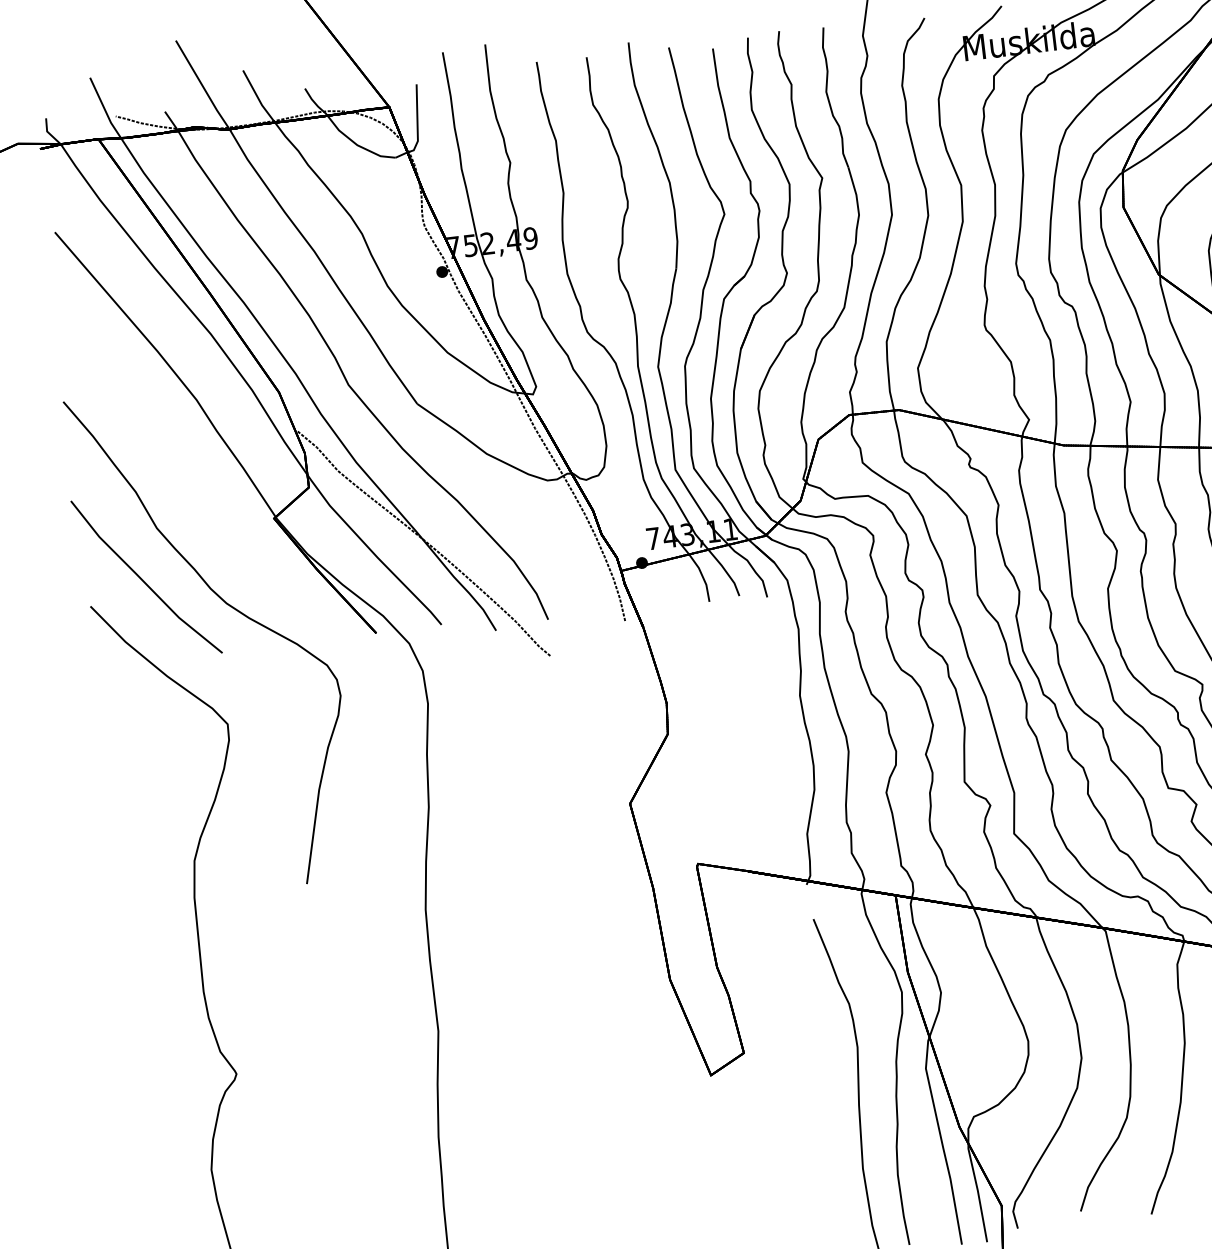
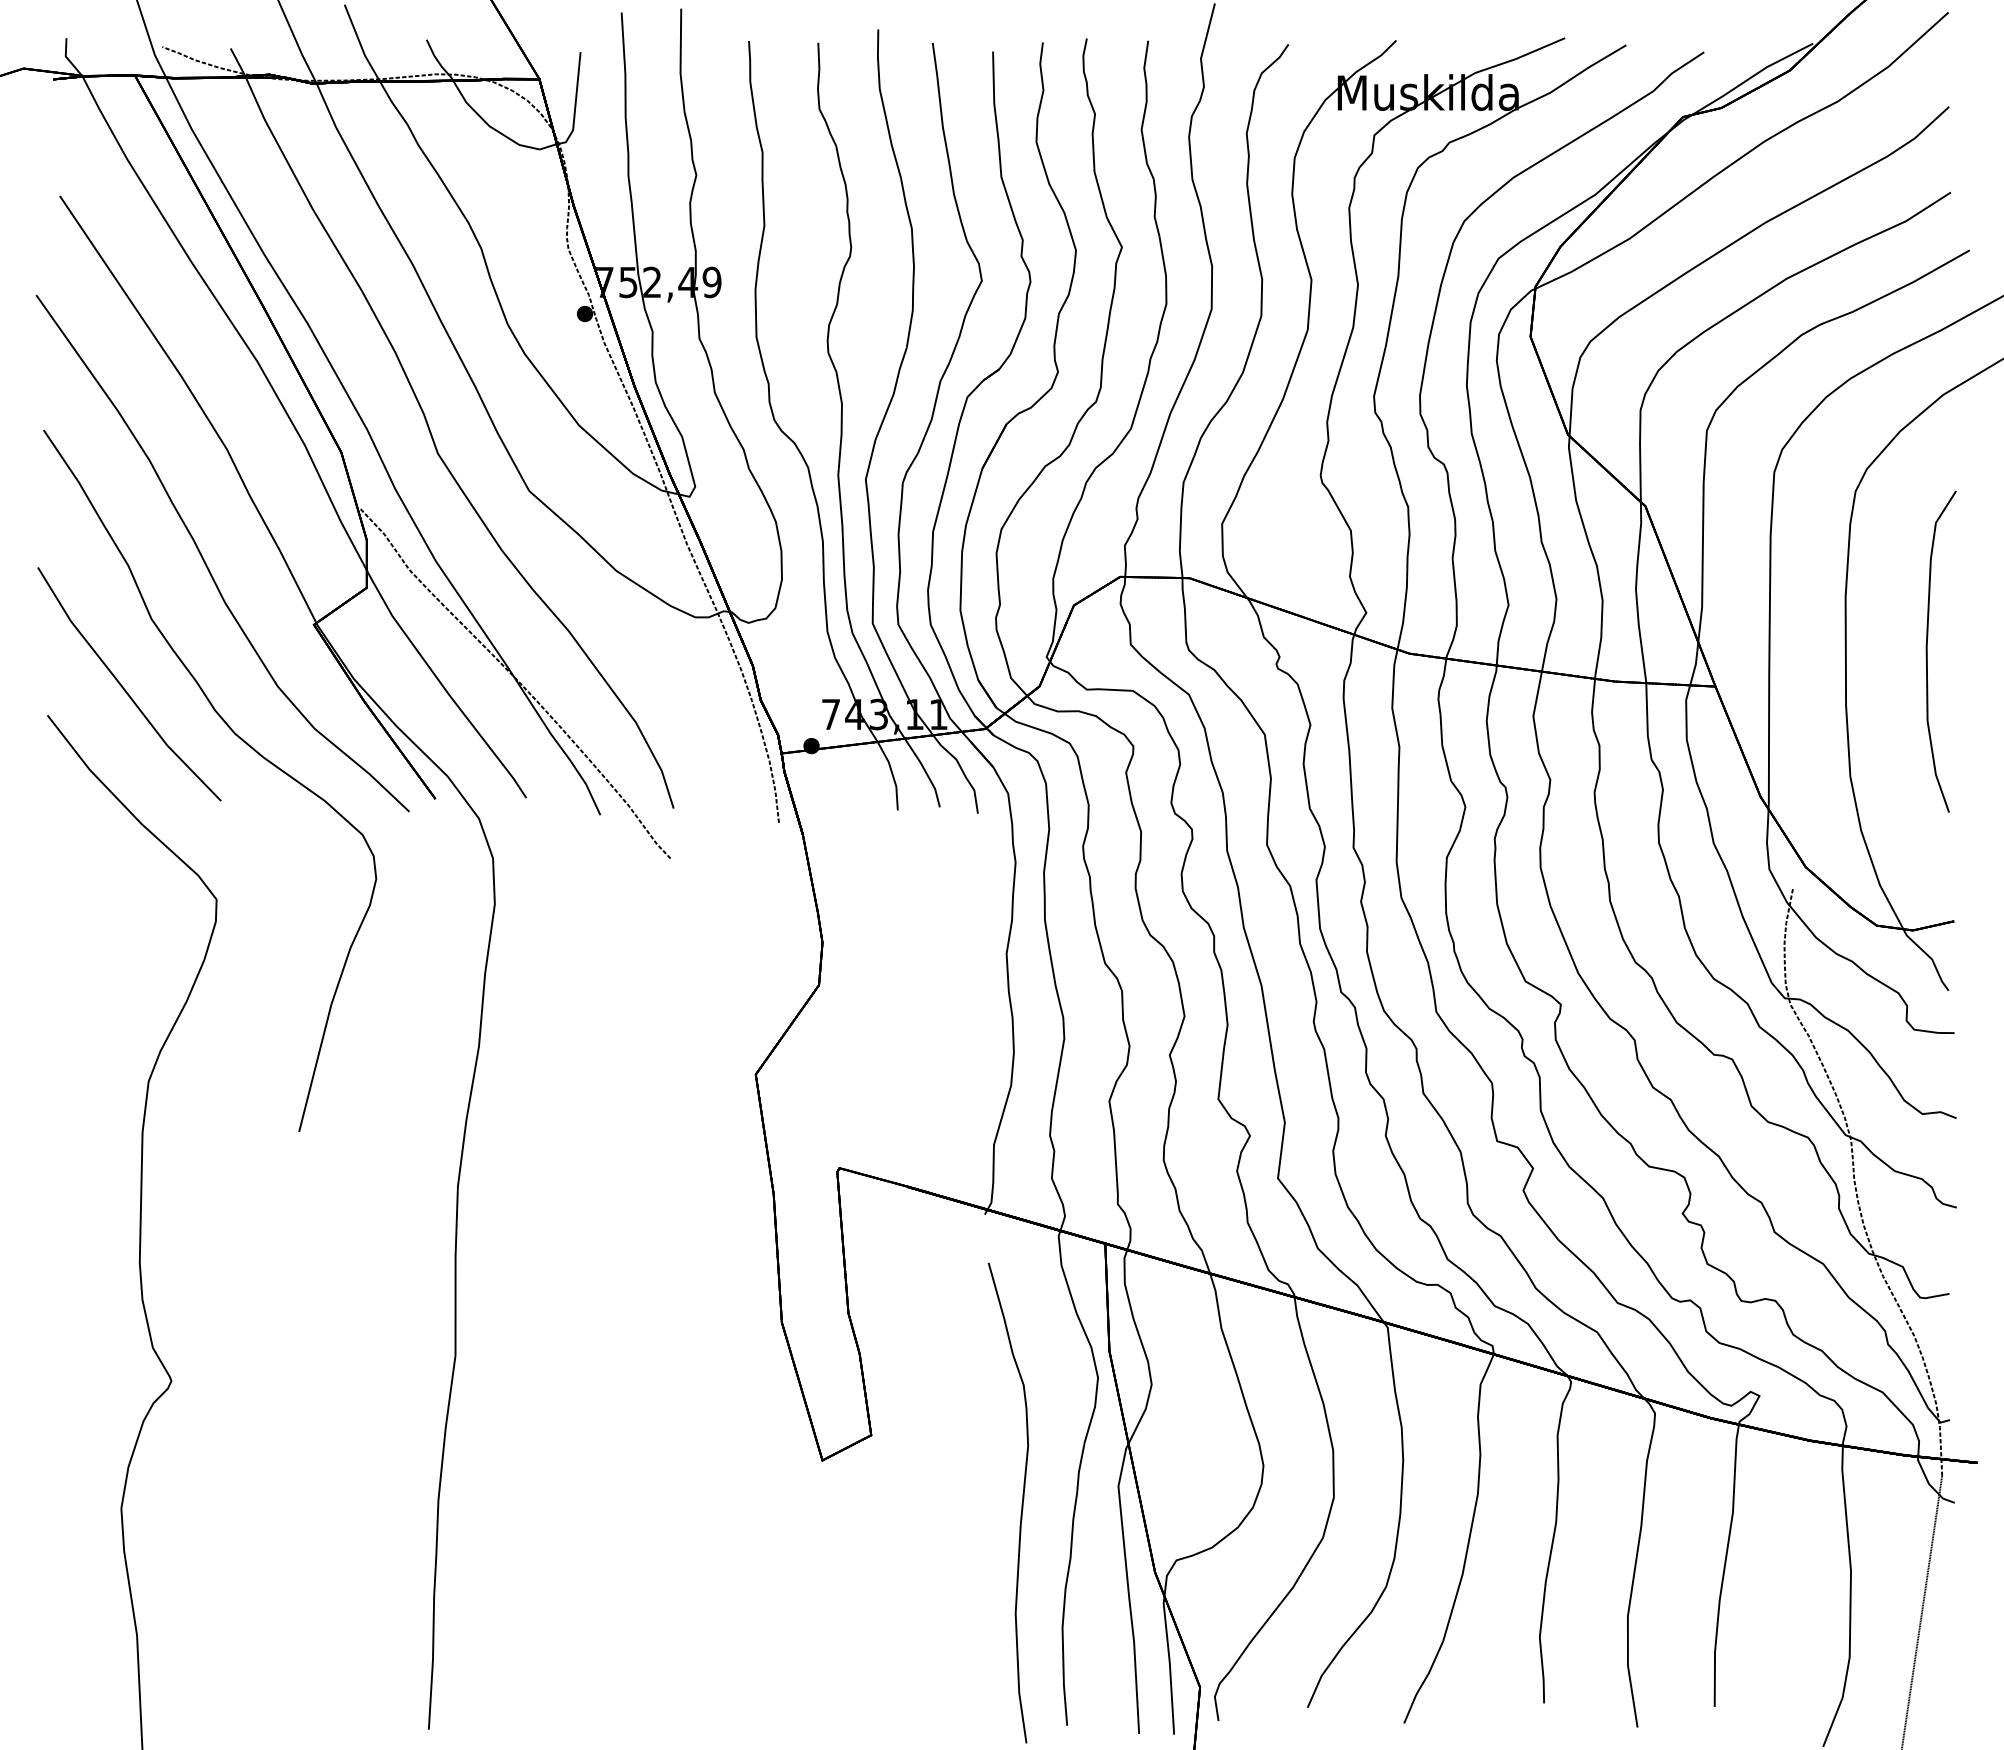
curve: (190, 482) -> (205, 561), added

